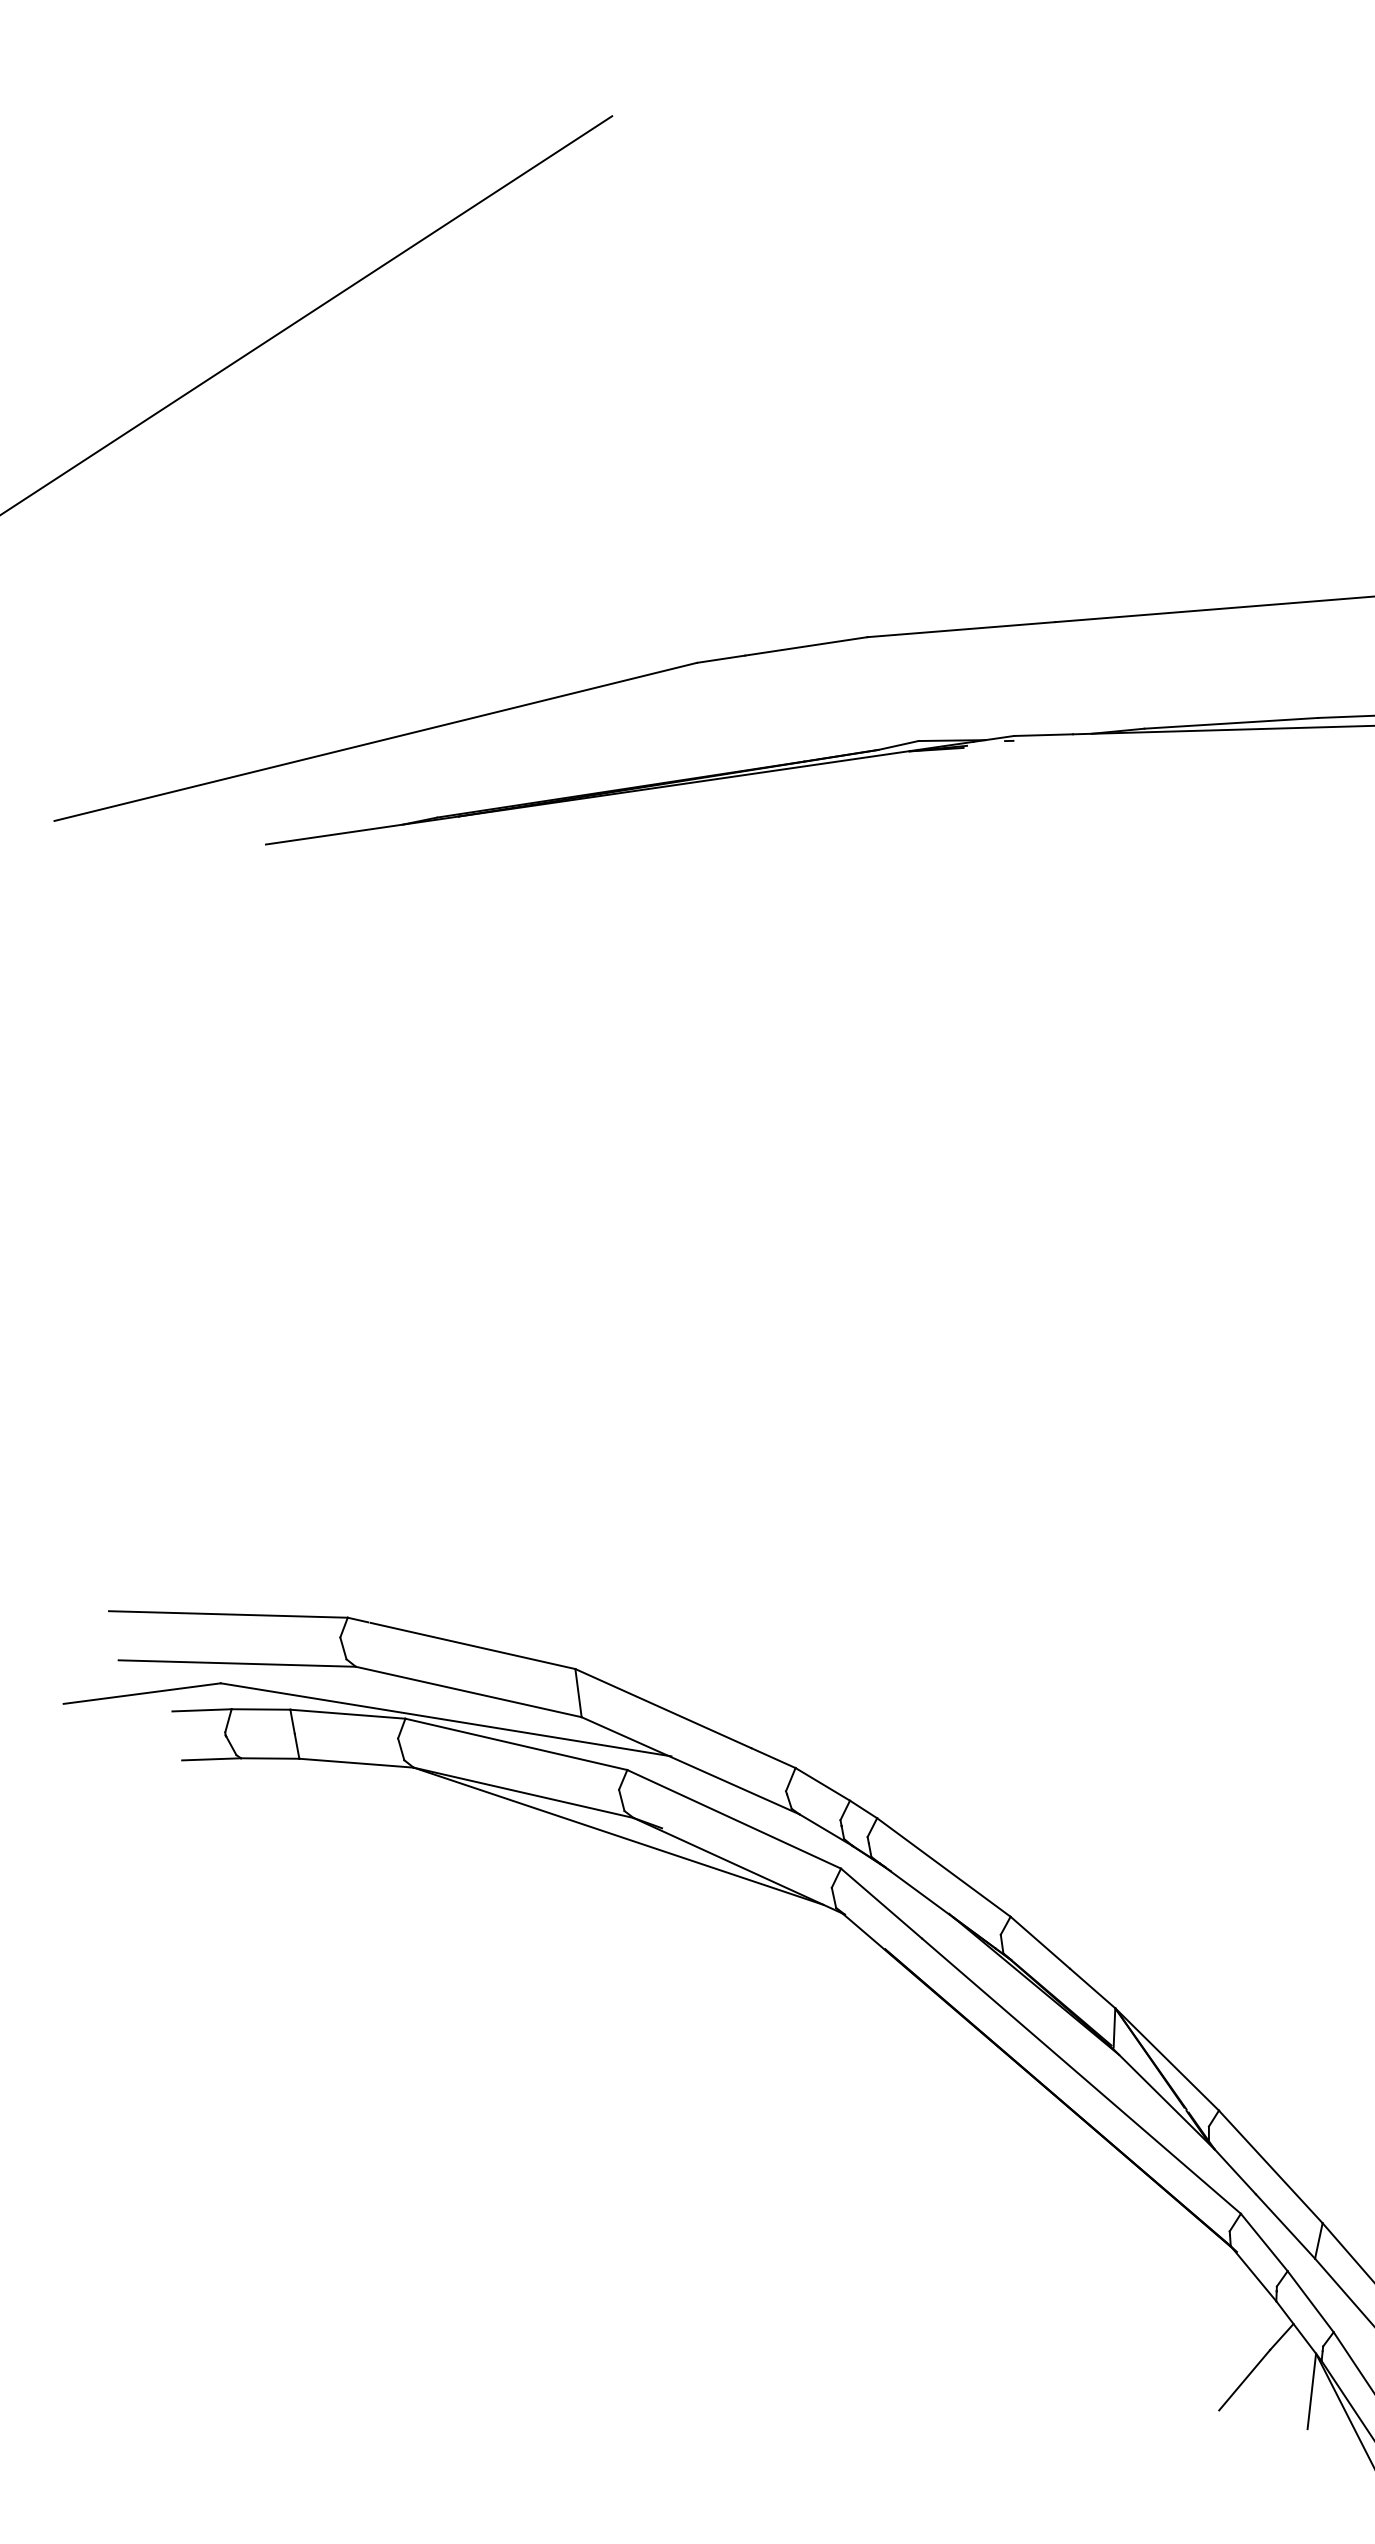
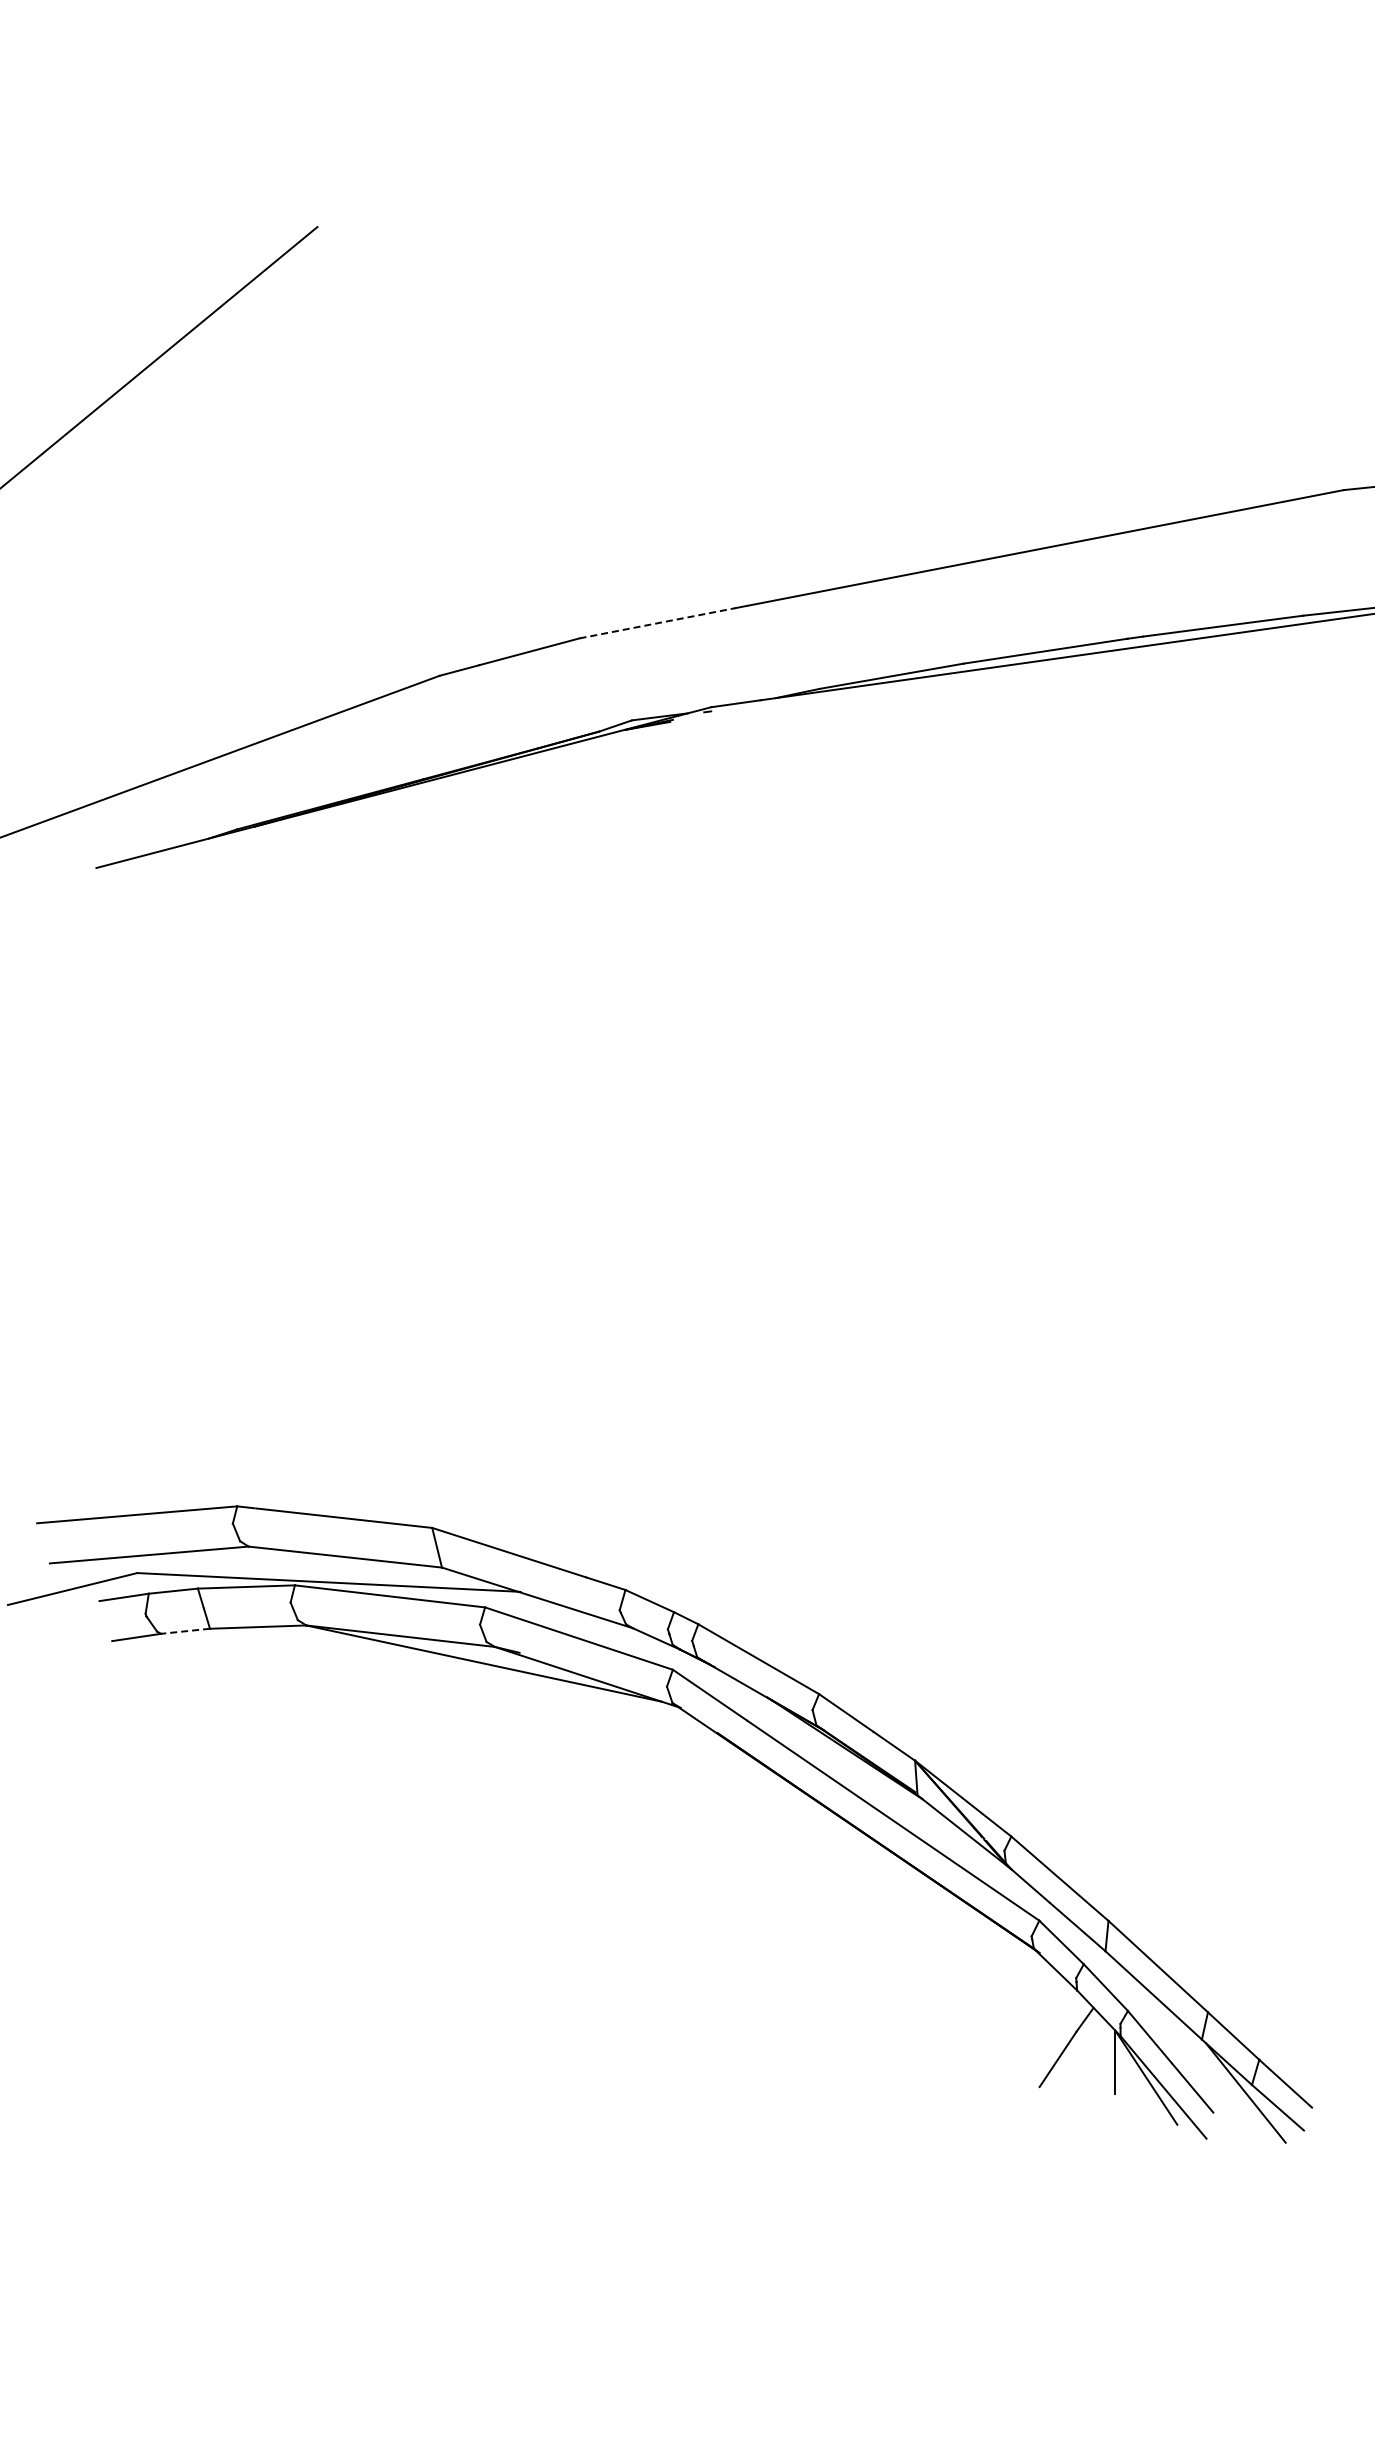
line: (961, 629) -> (657, 623), solid -> dashed
line: (270, 1758) -> (185, 1631), solid -> dashed

